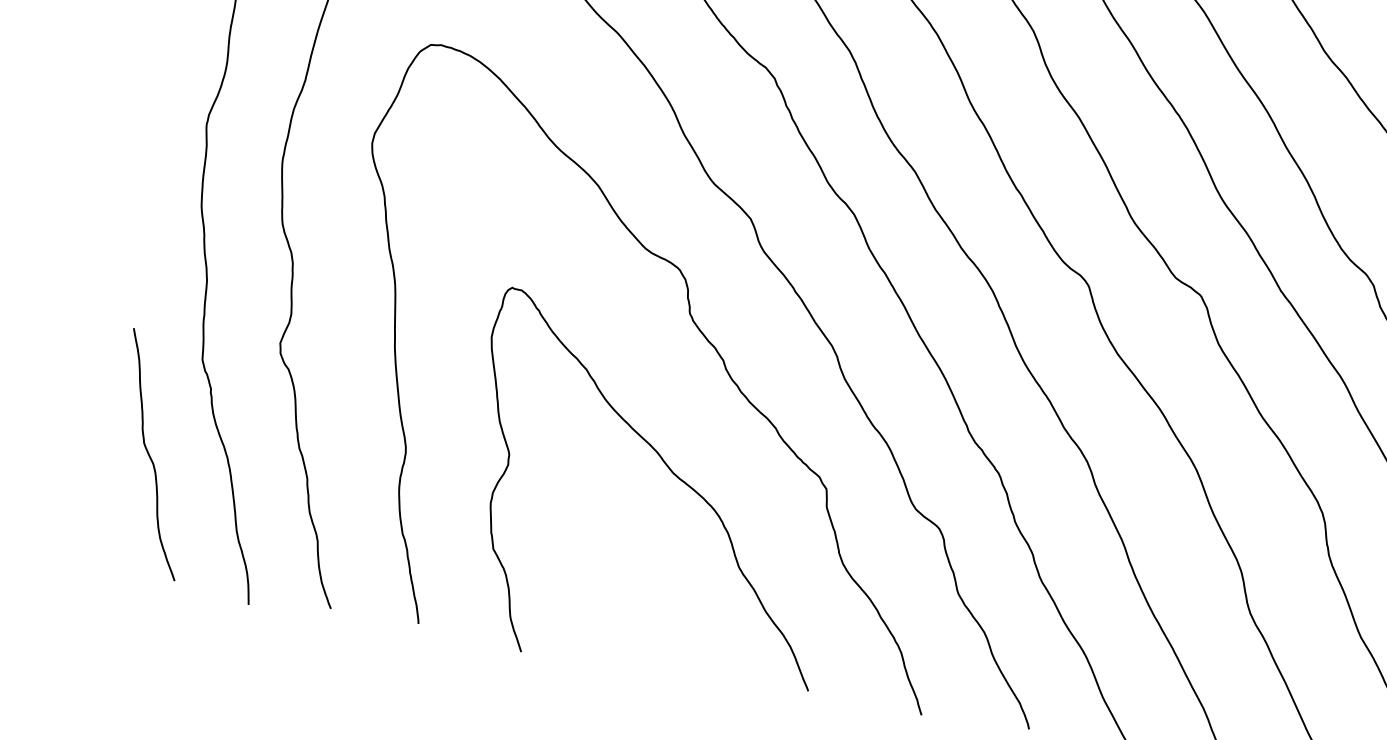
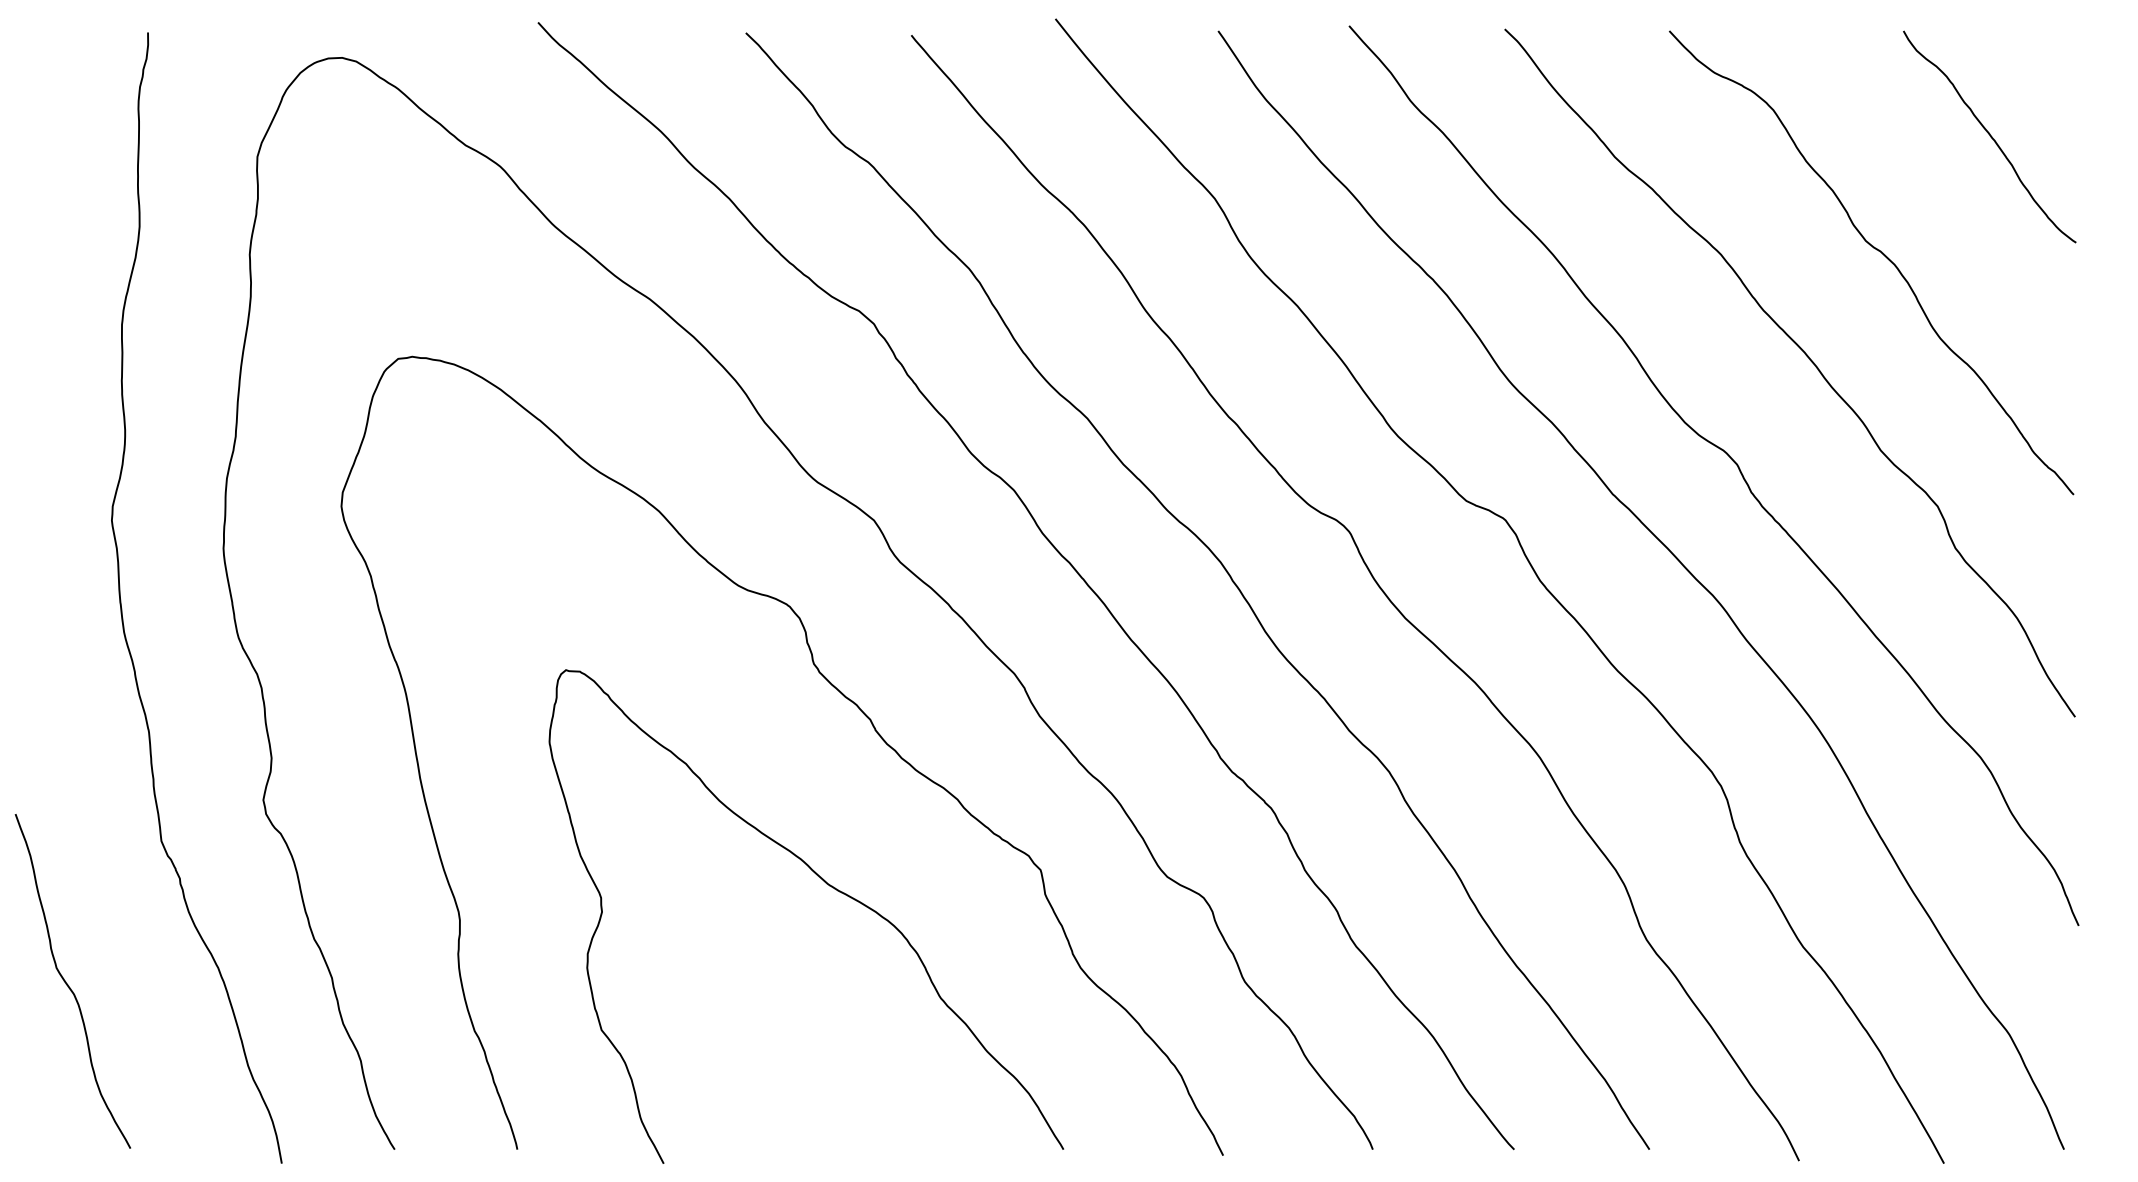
curve: (150, 456) -> (68, 984), moved

